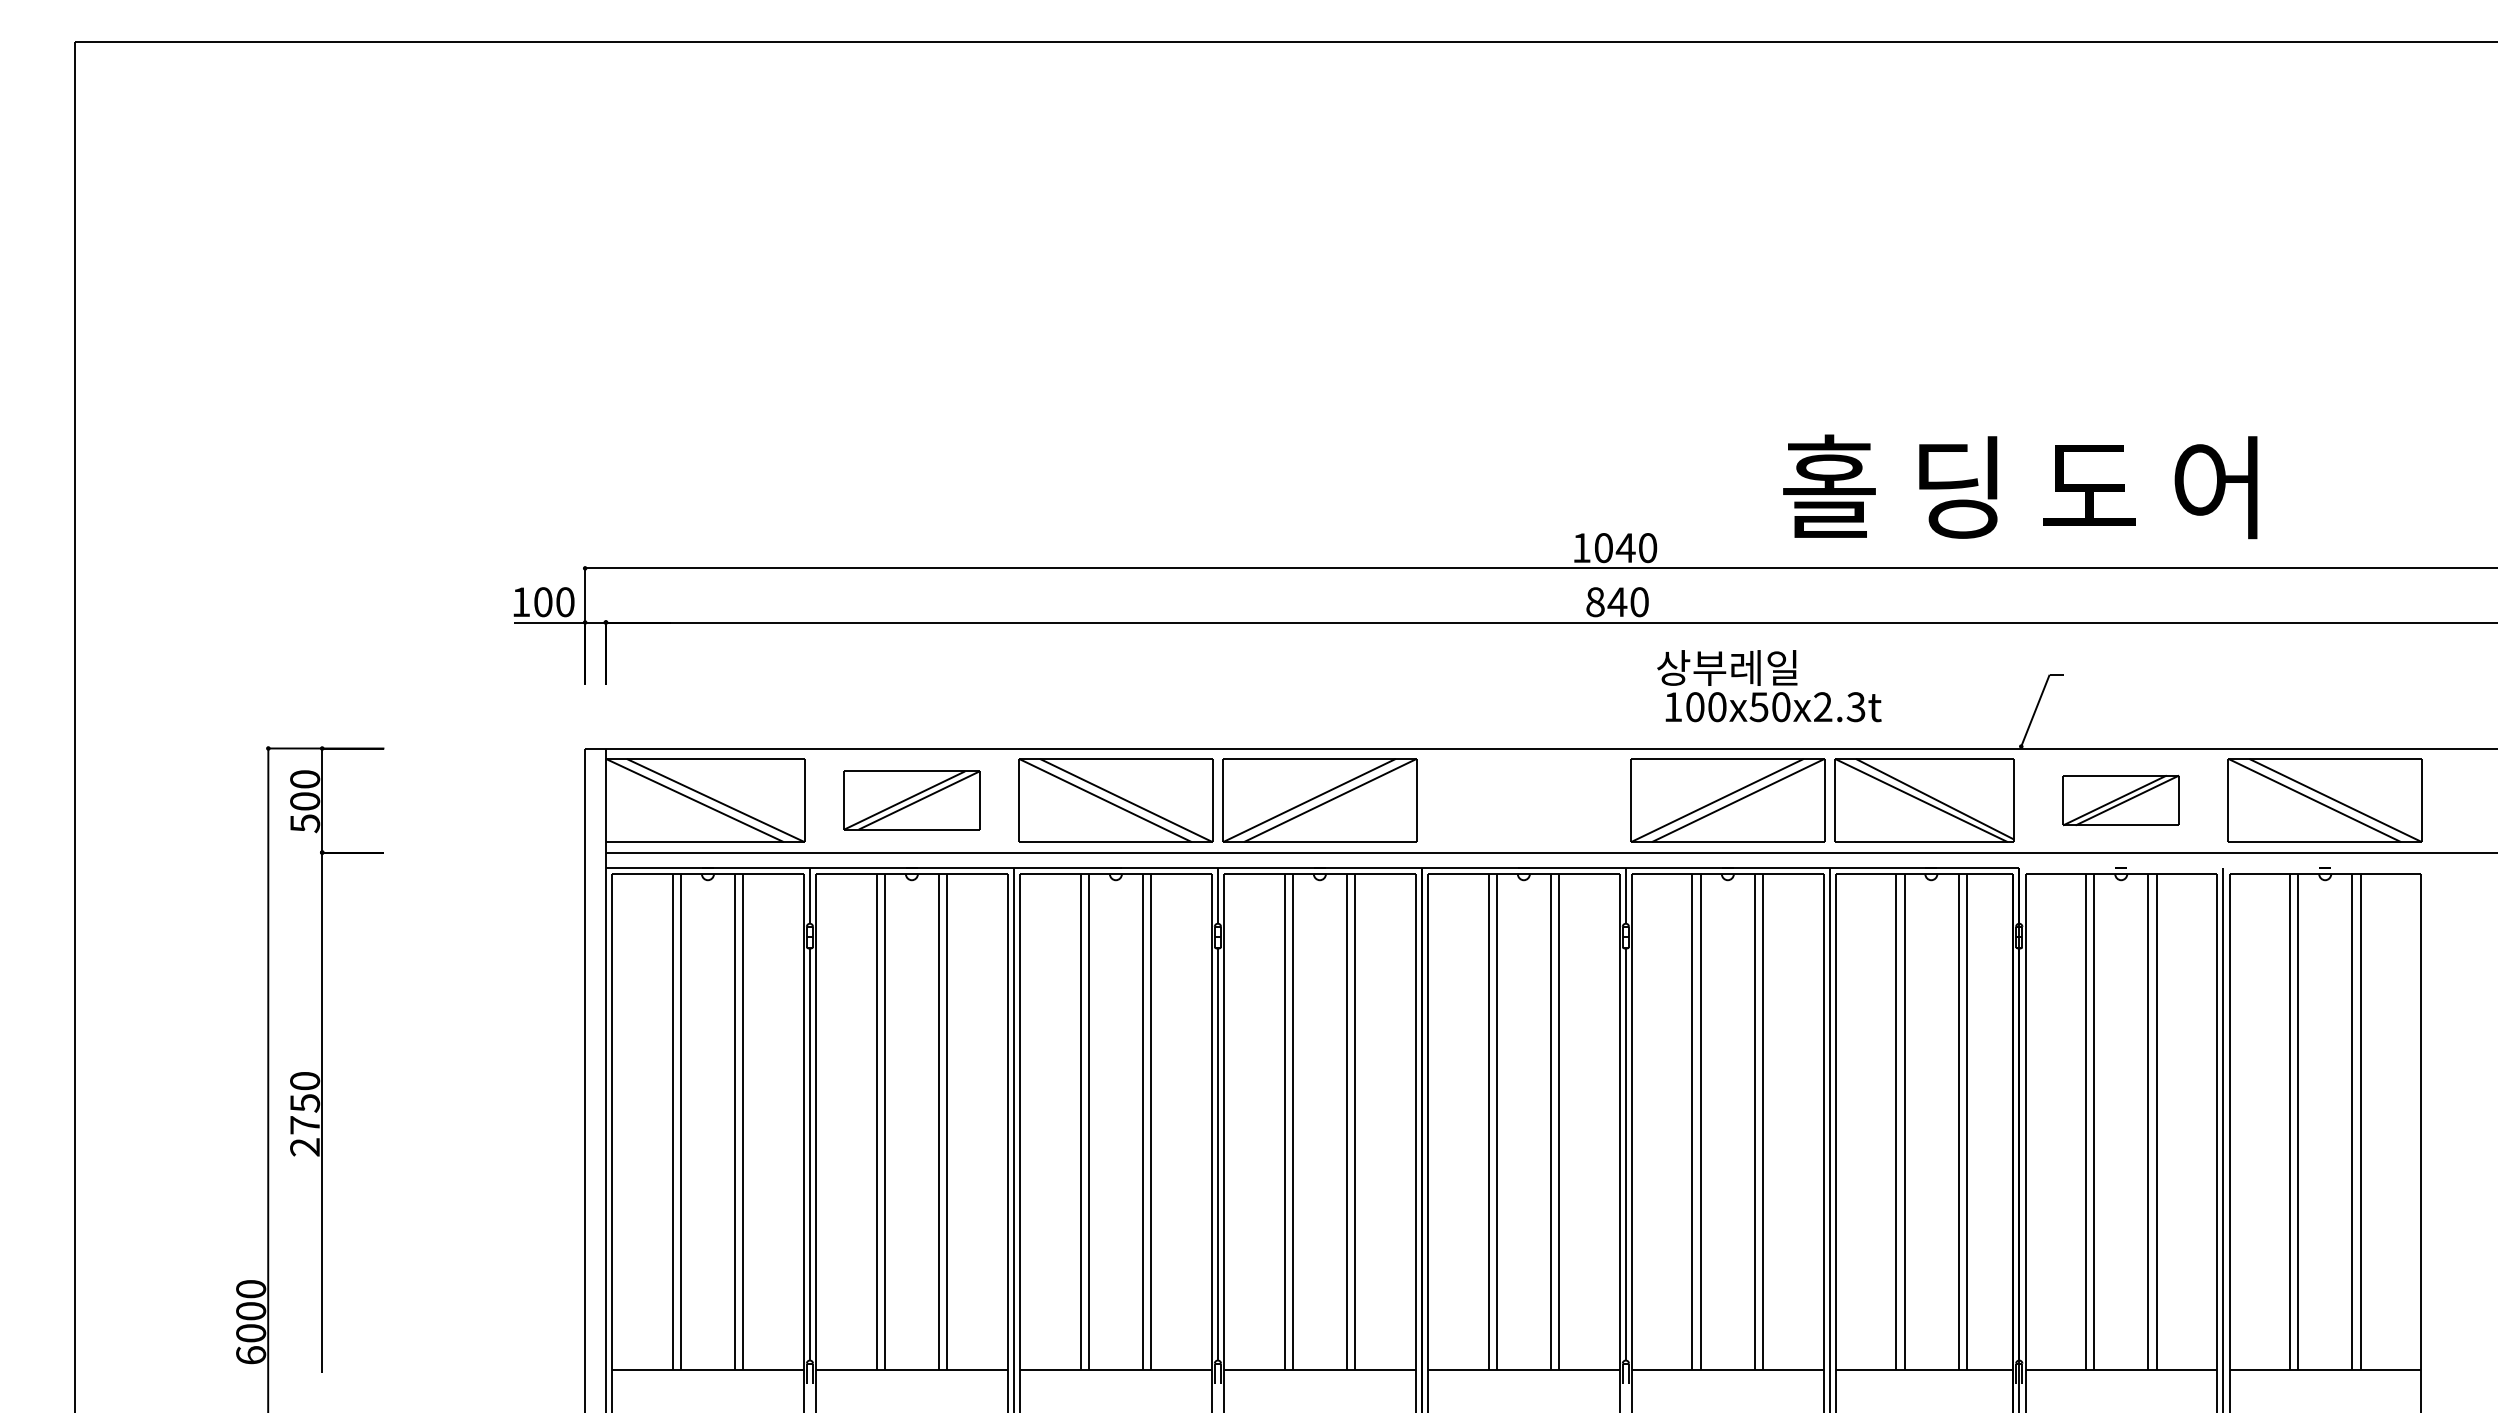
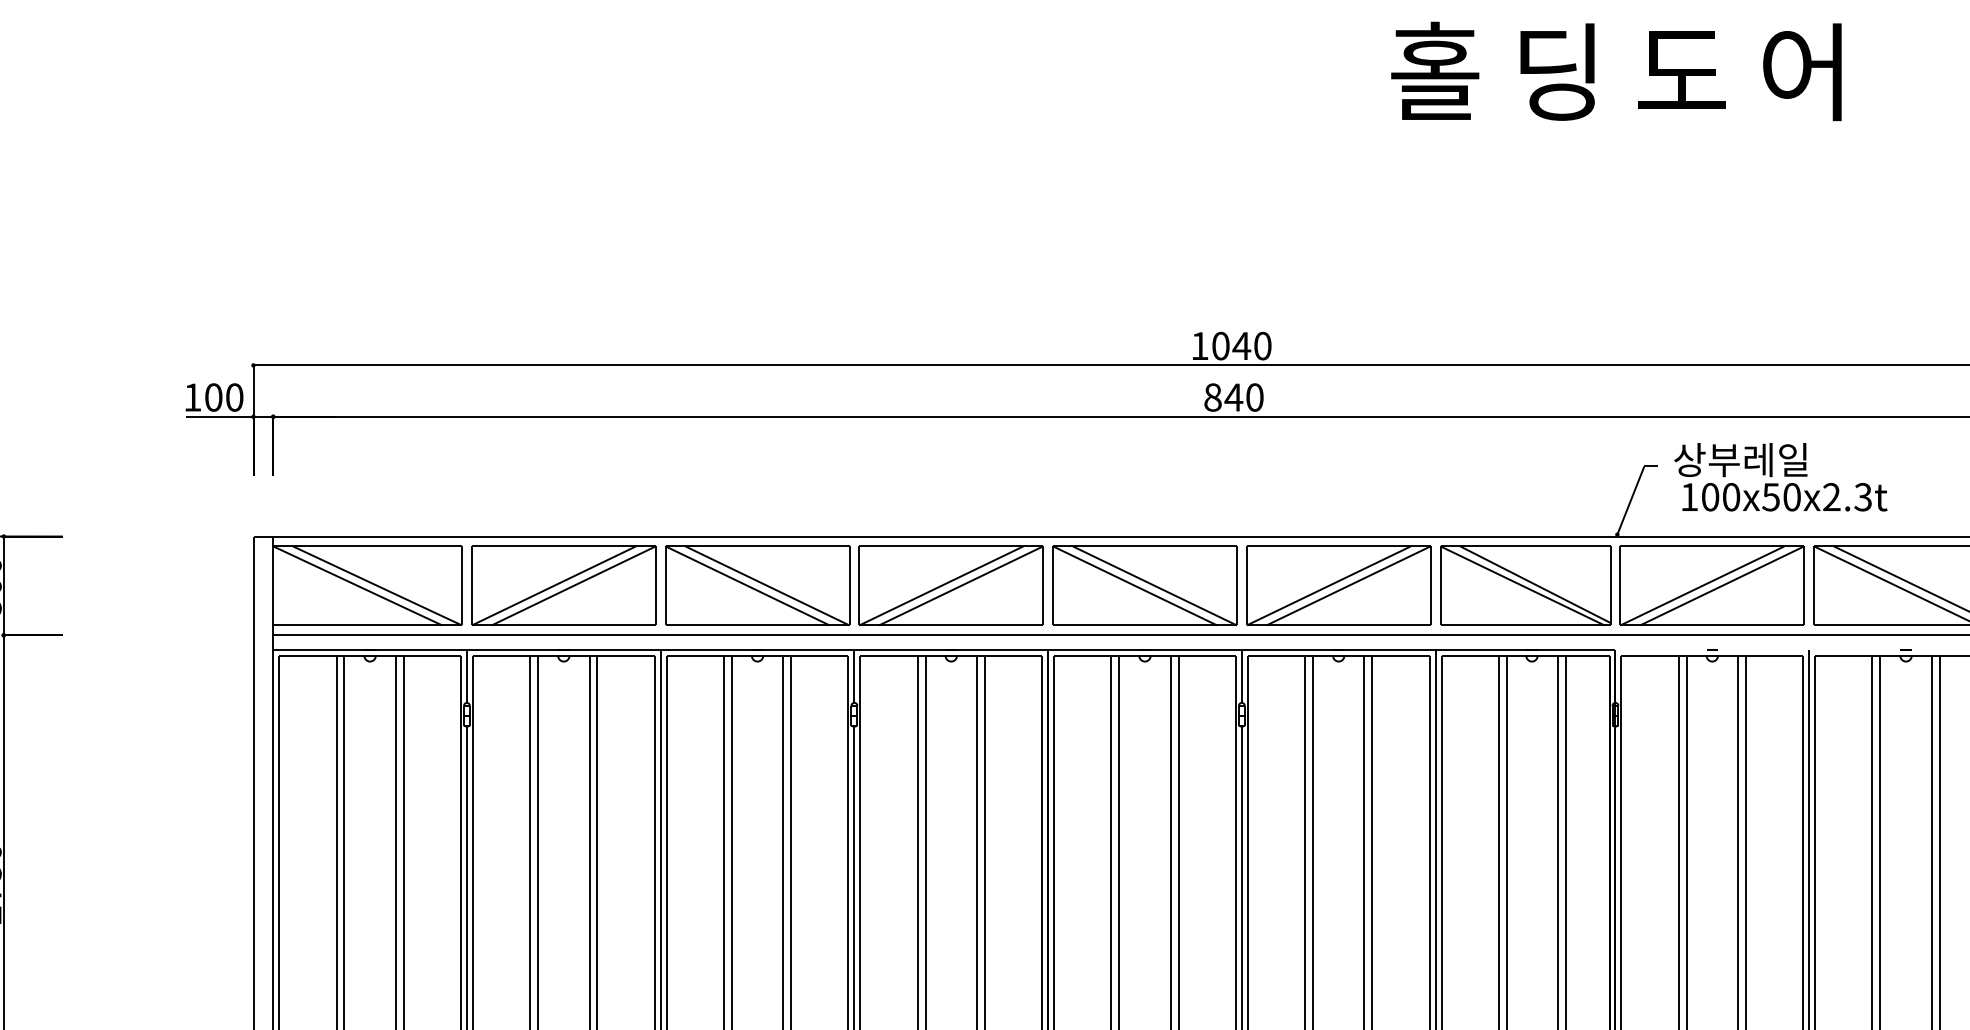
text: (2020, 486) -> (1616, 71), moved
text: (1769, 686) -> (1780, 477), moved
part: (911, 800) -> (563, 585), size x1.43
part: (1523, 800) -> (1144, 585), added
part: (2120, 800) -> (1711, 585), size x1.67

